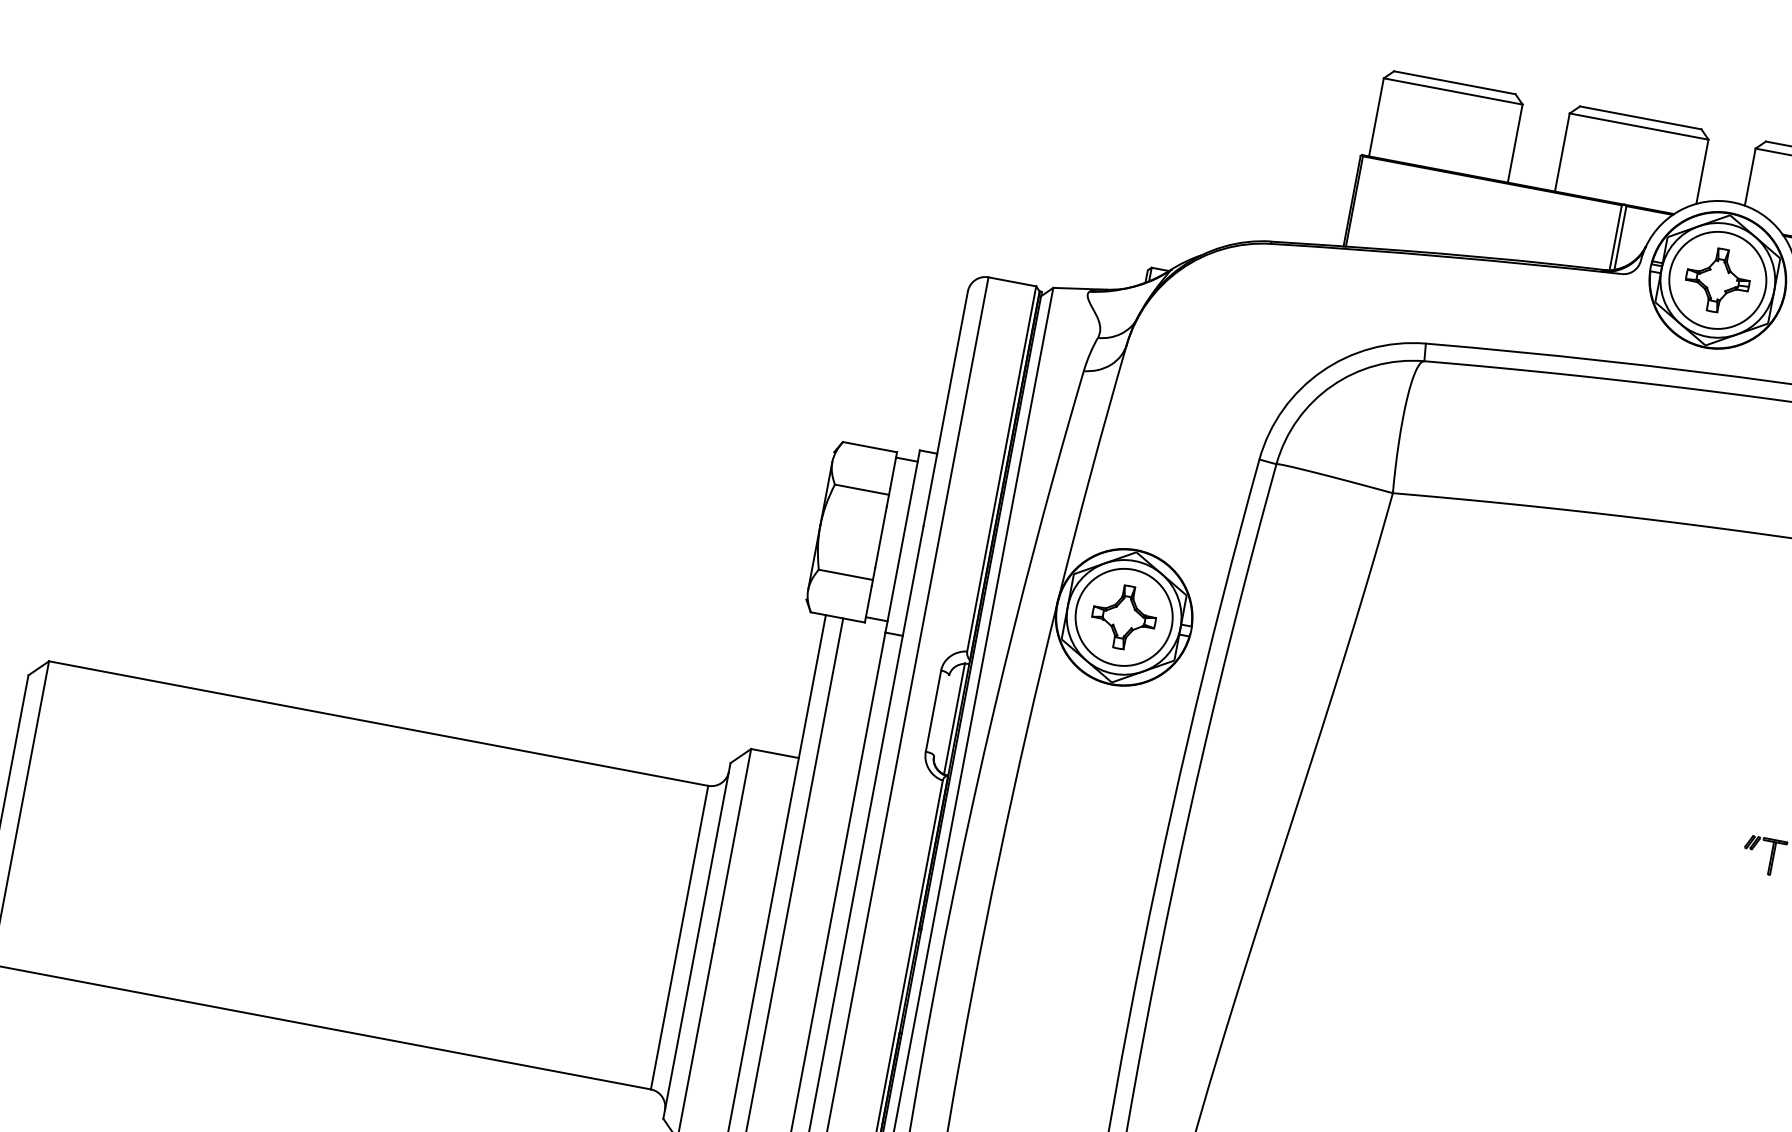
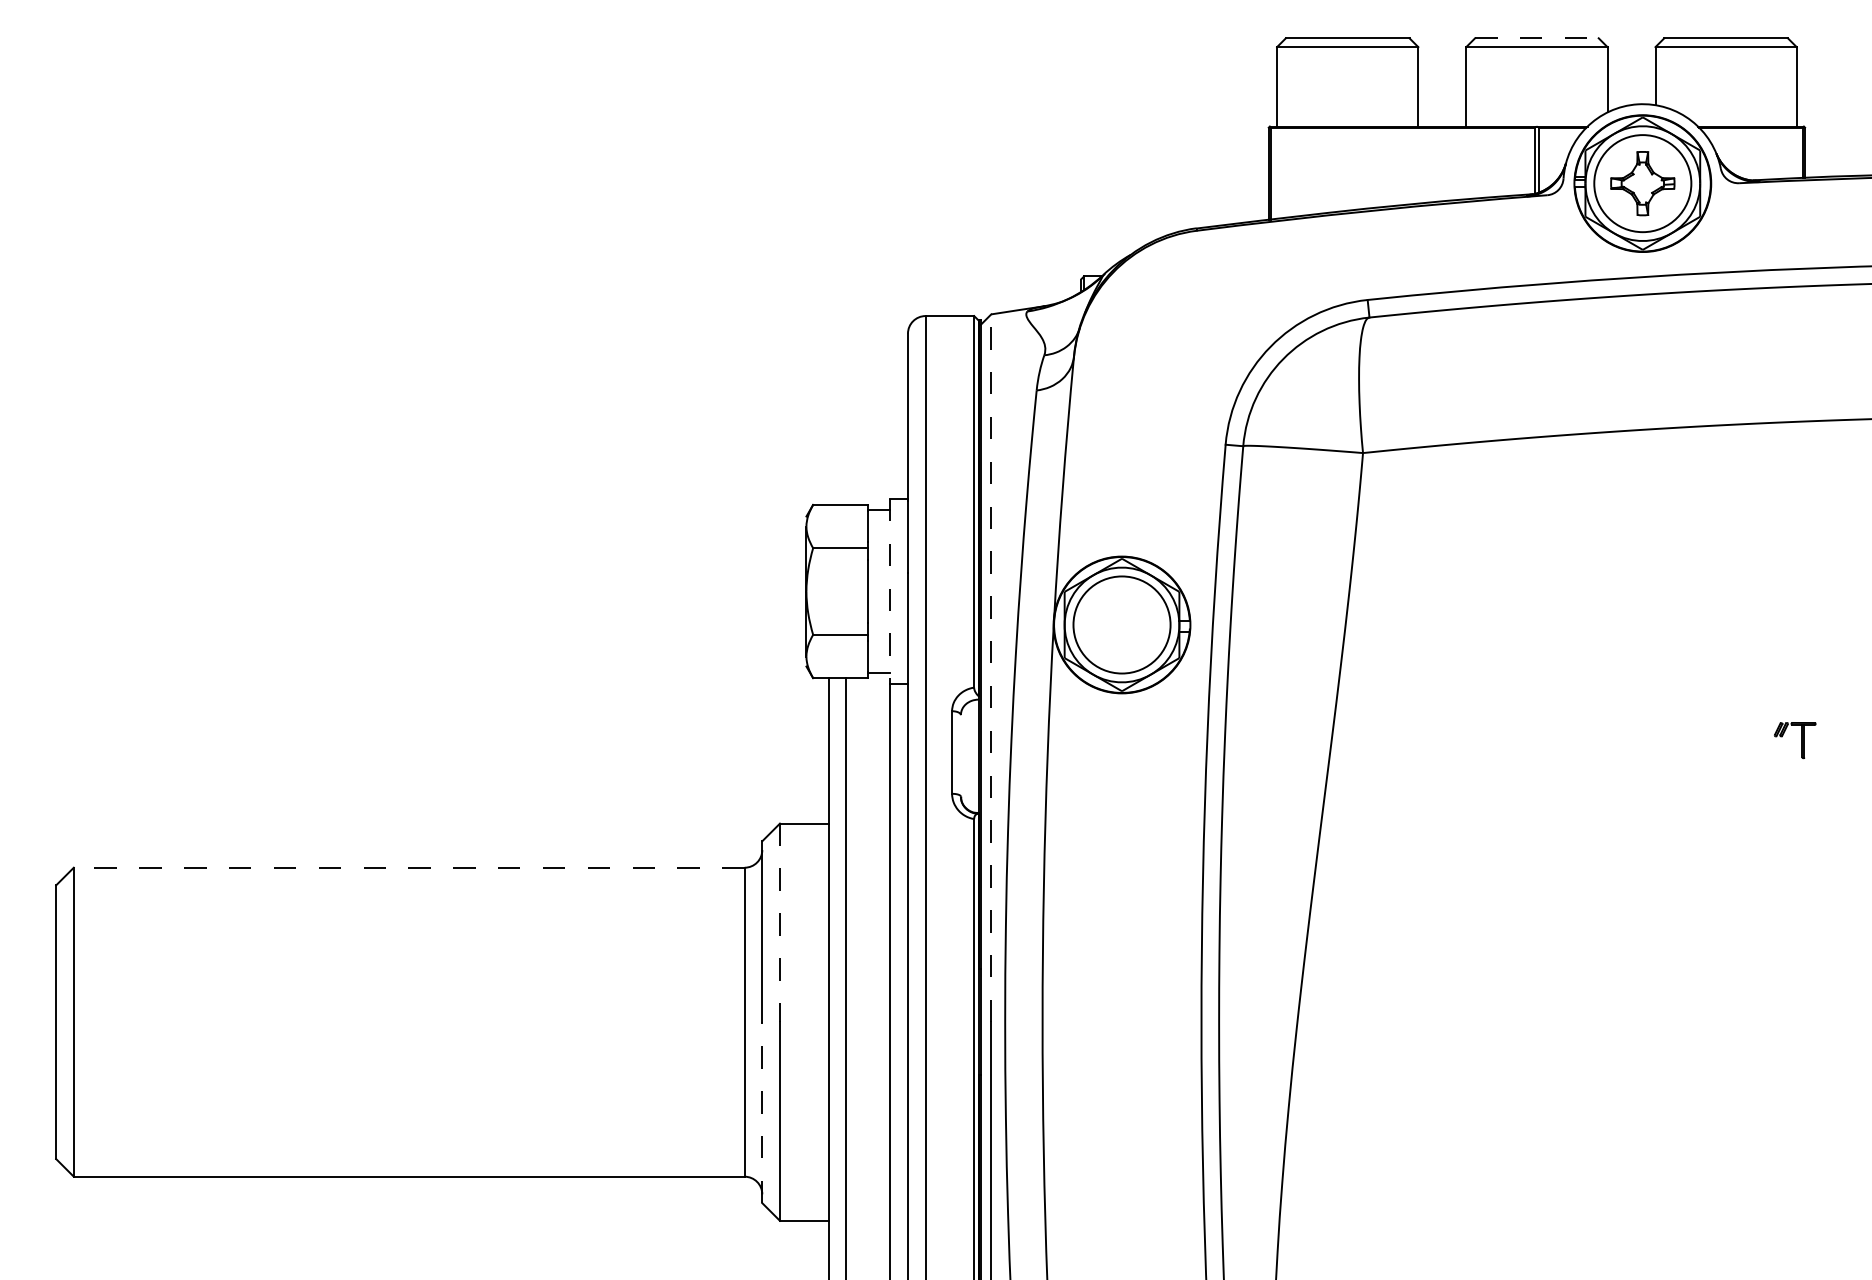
line: (1640, 118) -> (1536, 38), solid -> dashed
line: (902, 541) -> (890, 591), solid -> dashed
part: (1123, 616) -> (1121, 624), removed
line: (987, 635) -> (991, 668), solid -> dashed
line: (954, 718) -> (974, 755), removed
line: (378, 723) -> (408, 867), solid -> dashed
line: (732, 847) -> (779, 923), solid -> dashed
line: (680, 1029) -> (762, 1112), solid -> dashed

